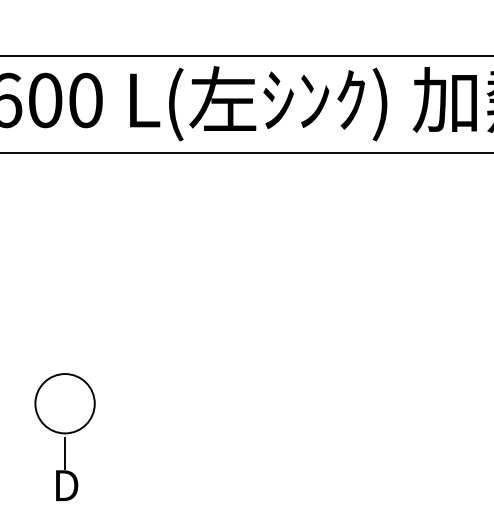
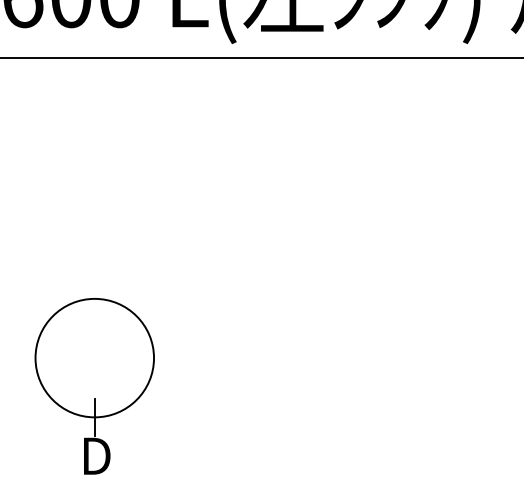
circle: (64, 403) -> (94, 357), size x1.67

